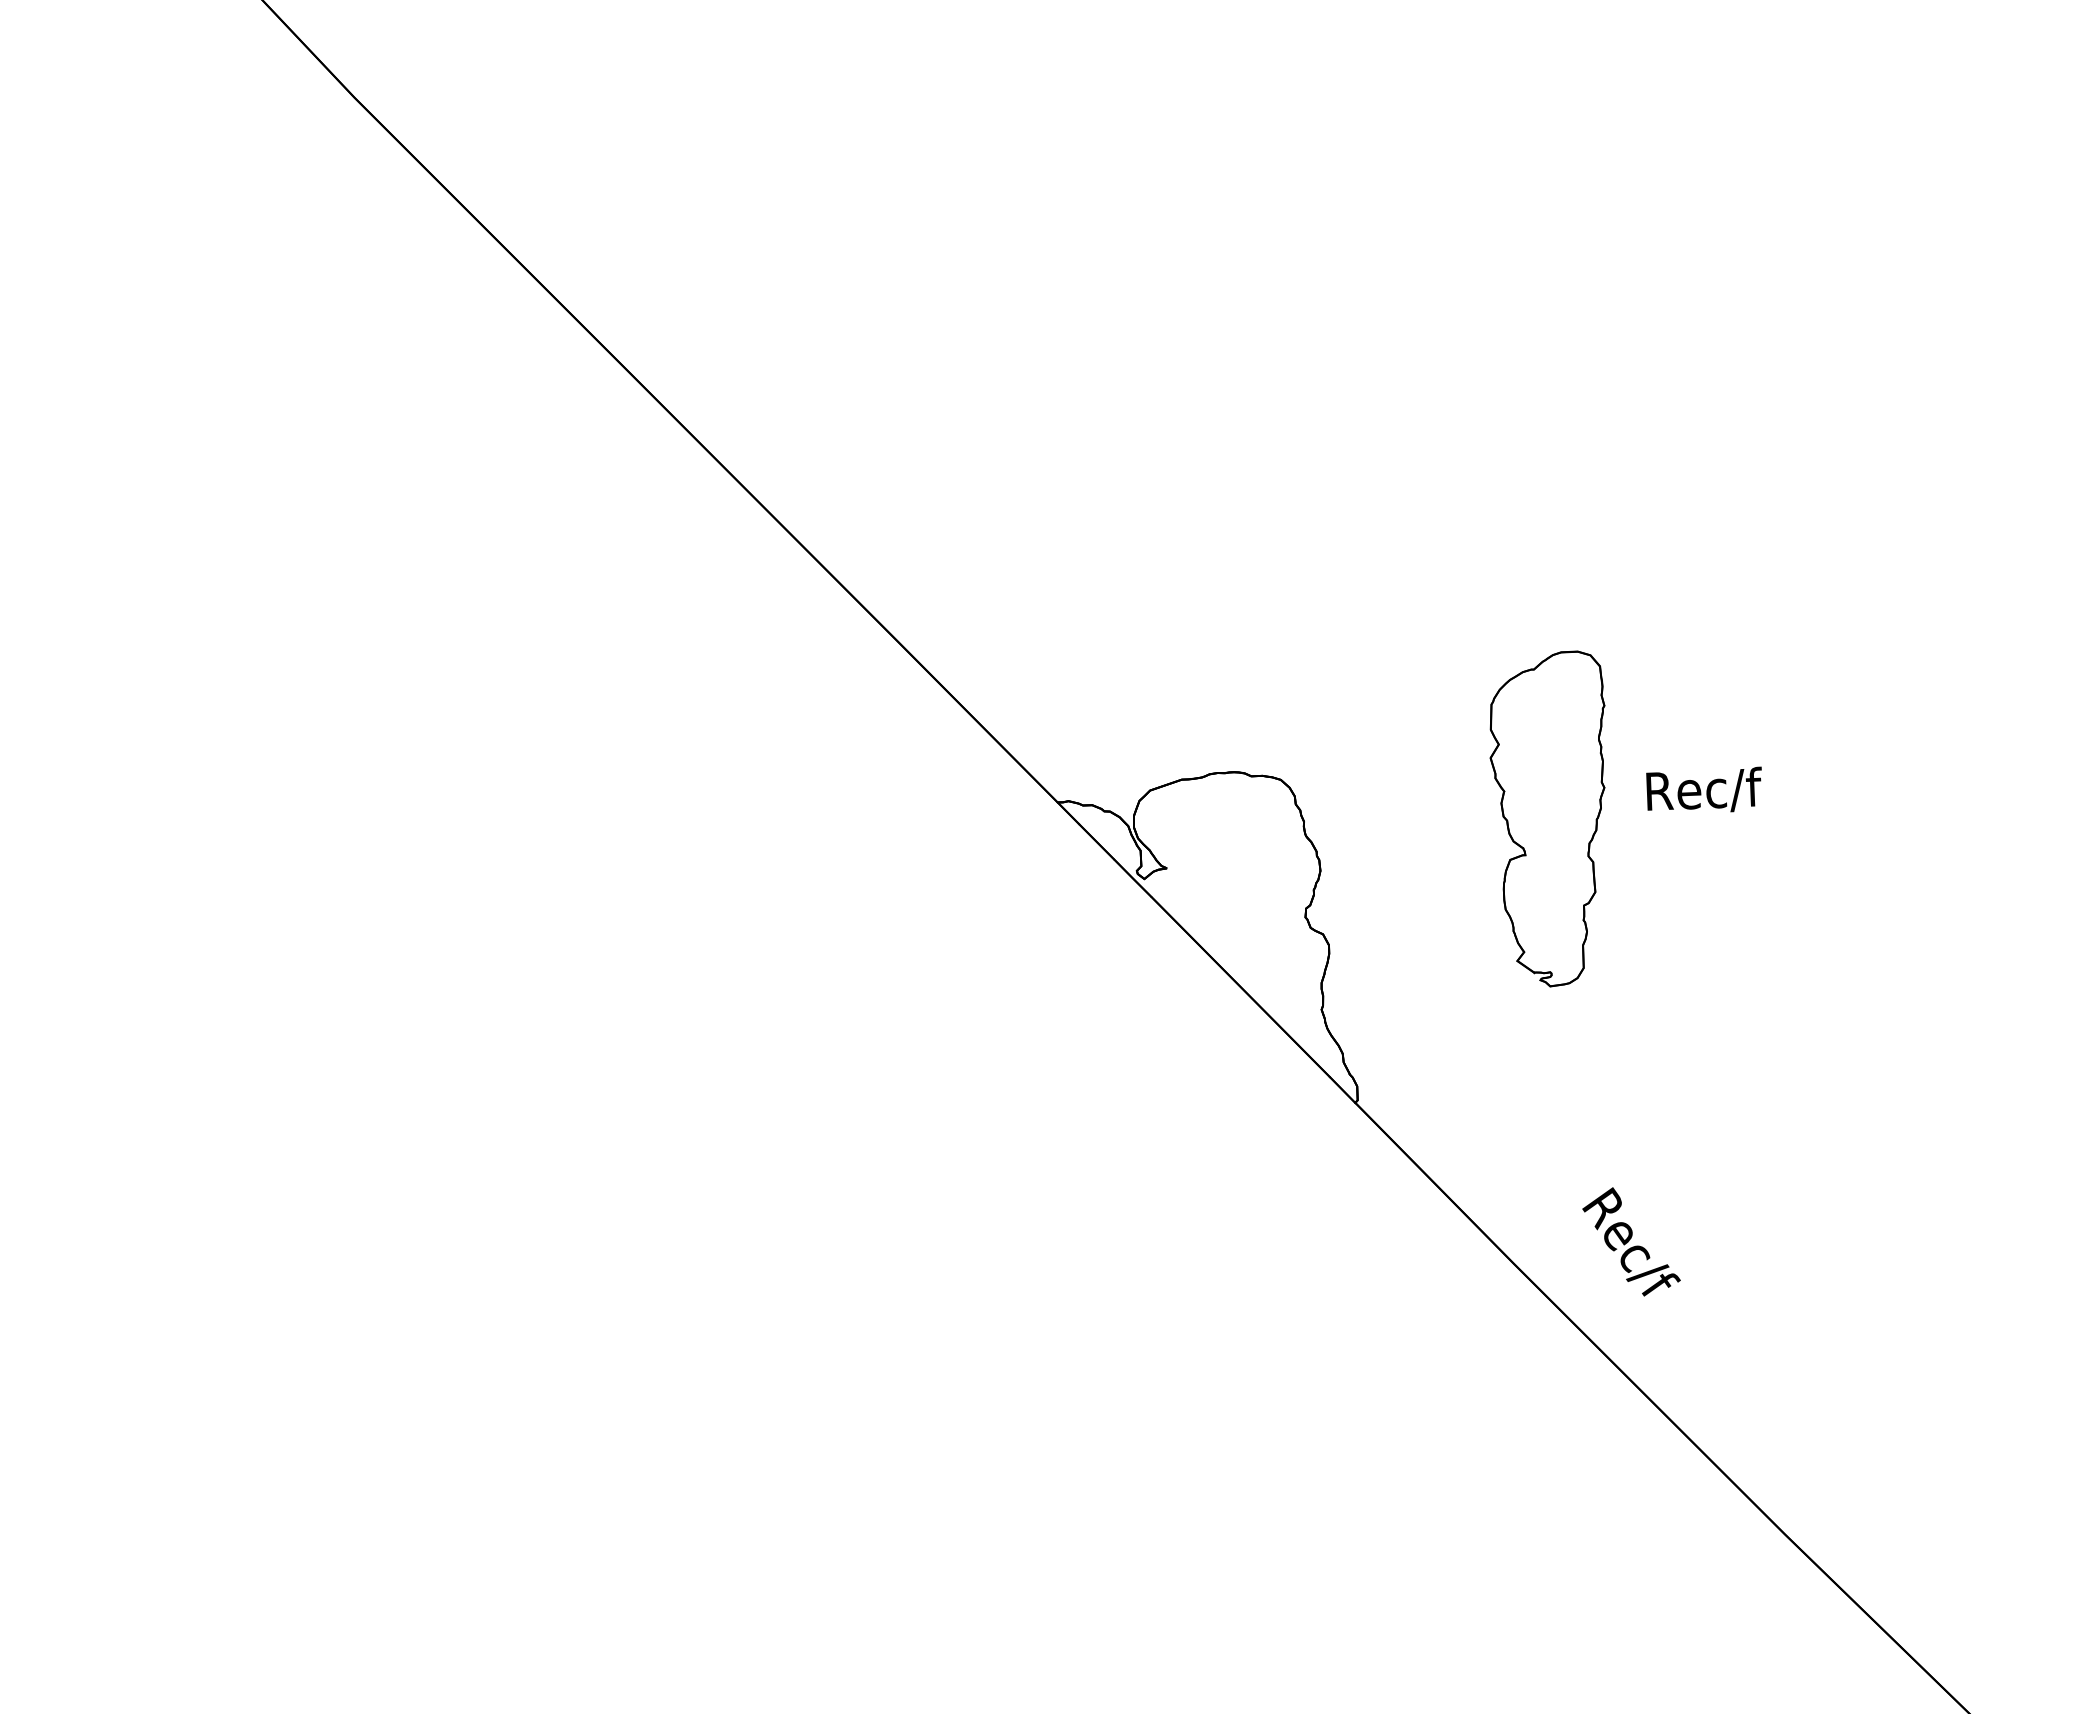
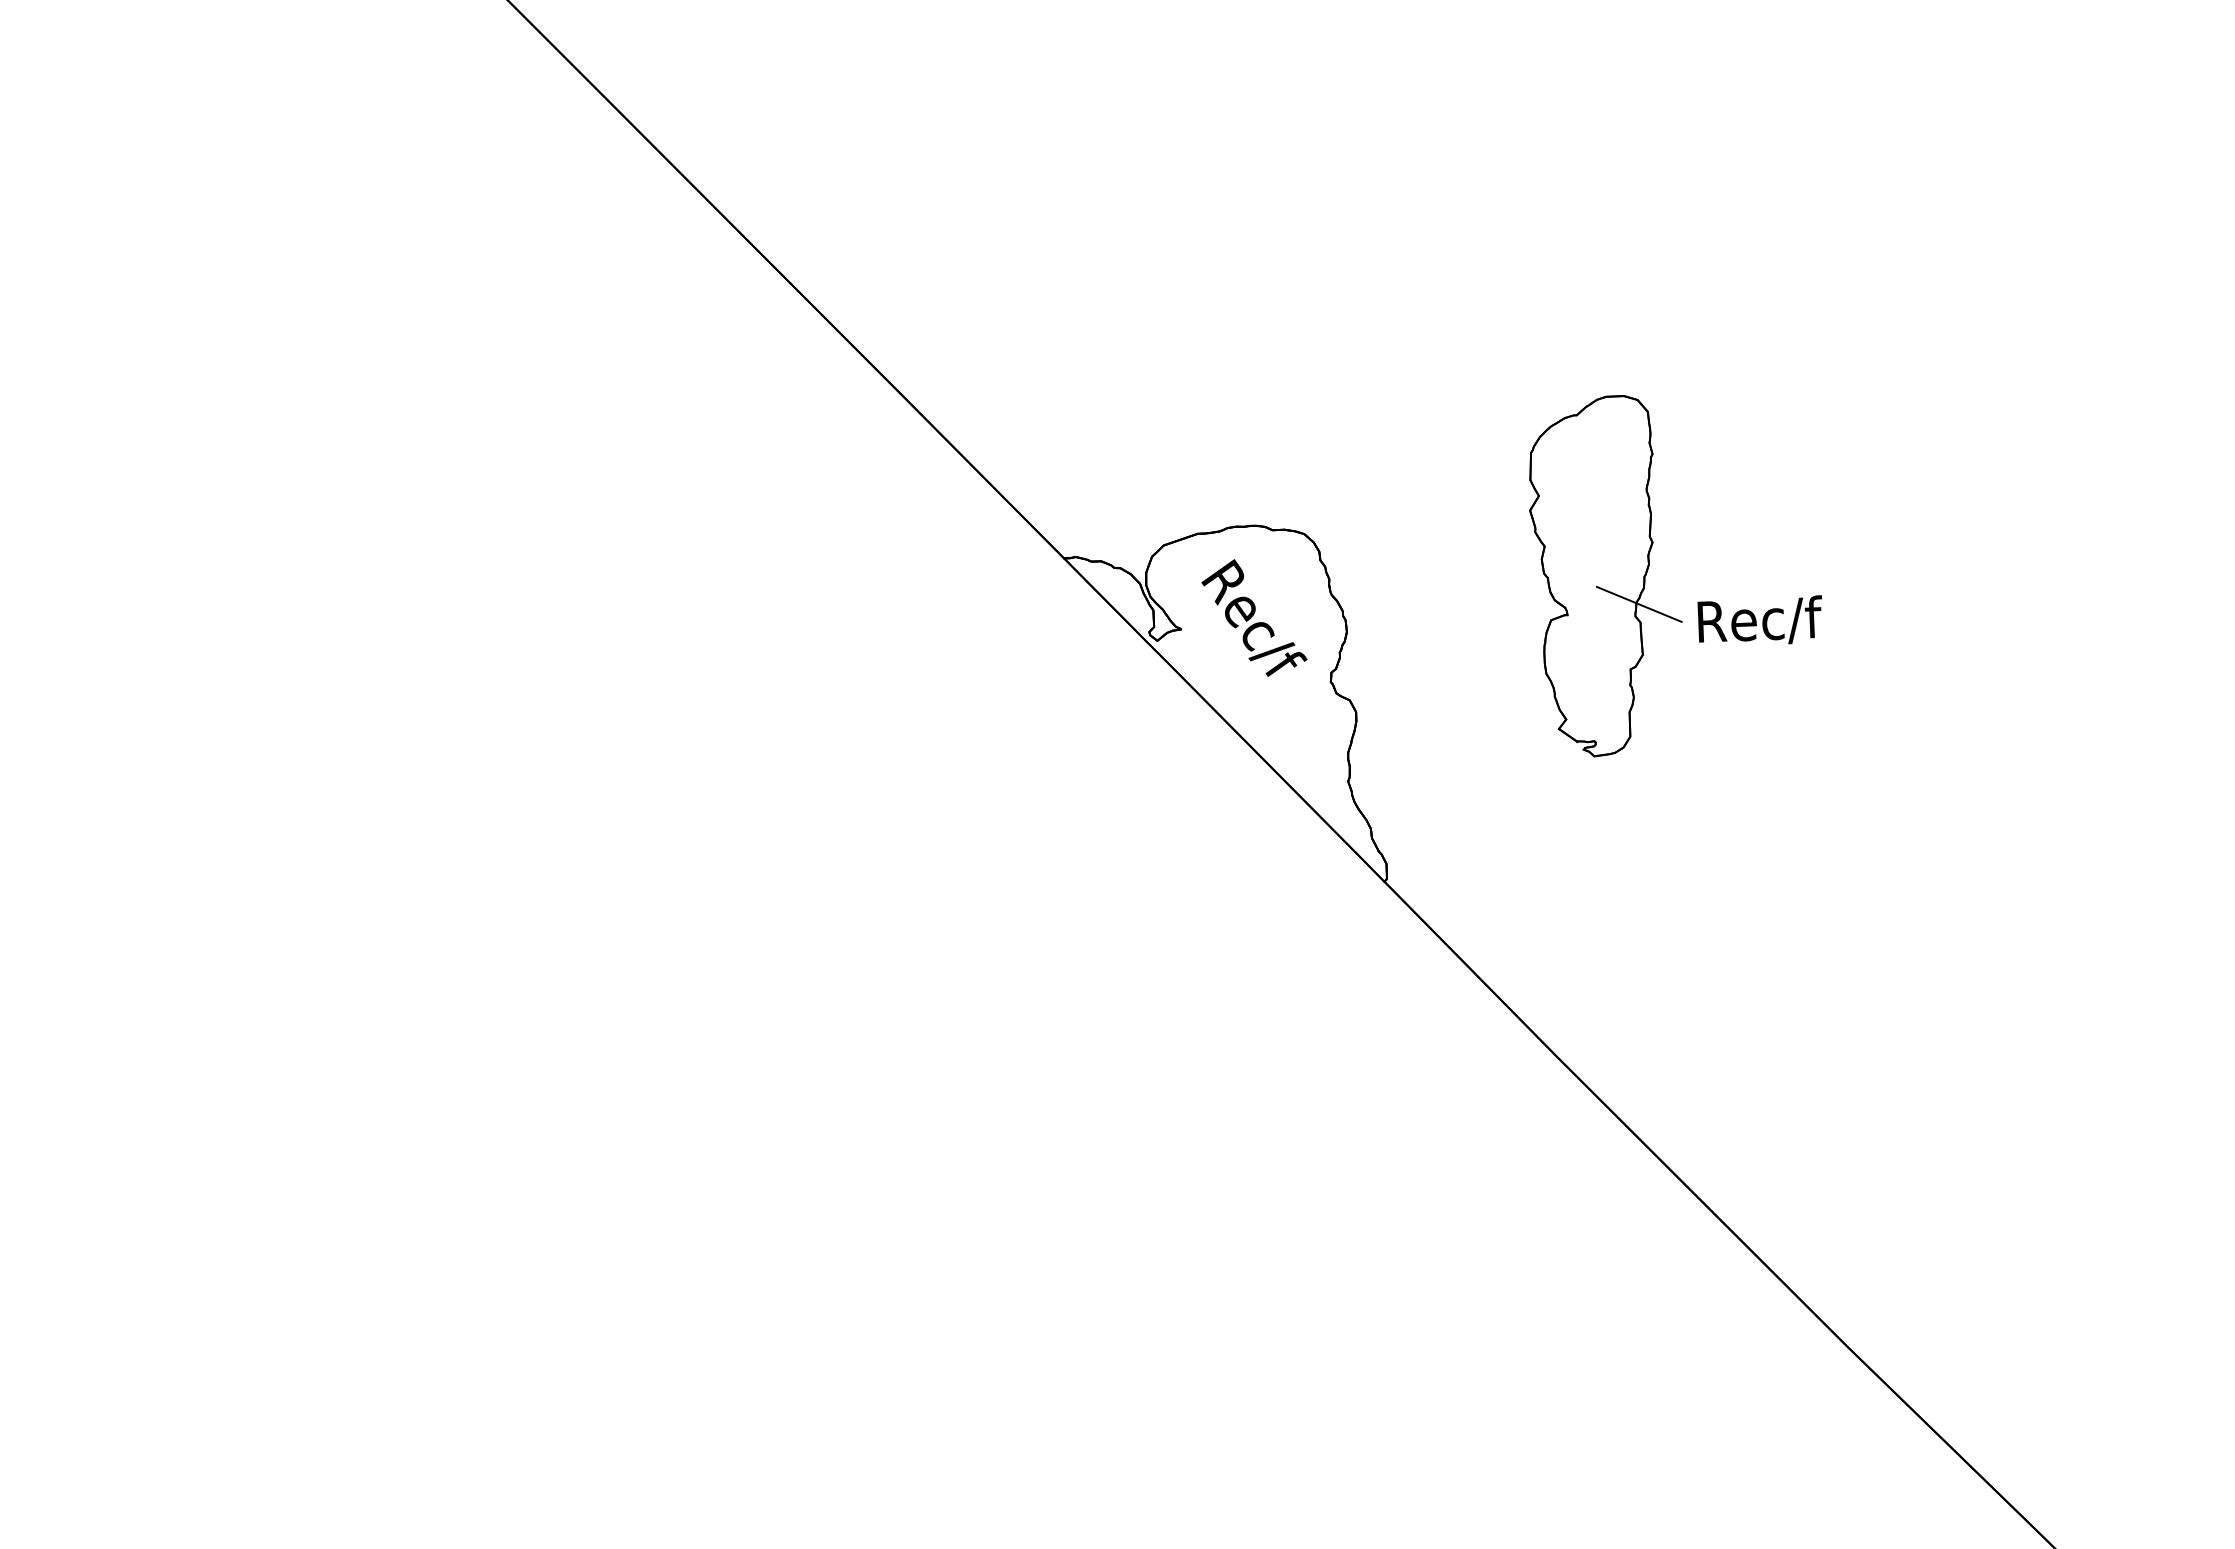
text: (1703, 789) -> (1759, 619), moved
line: (1591, 844) -> (1638, 603), added
text: (1631, 1241) -> (1254, 617), moved

